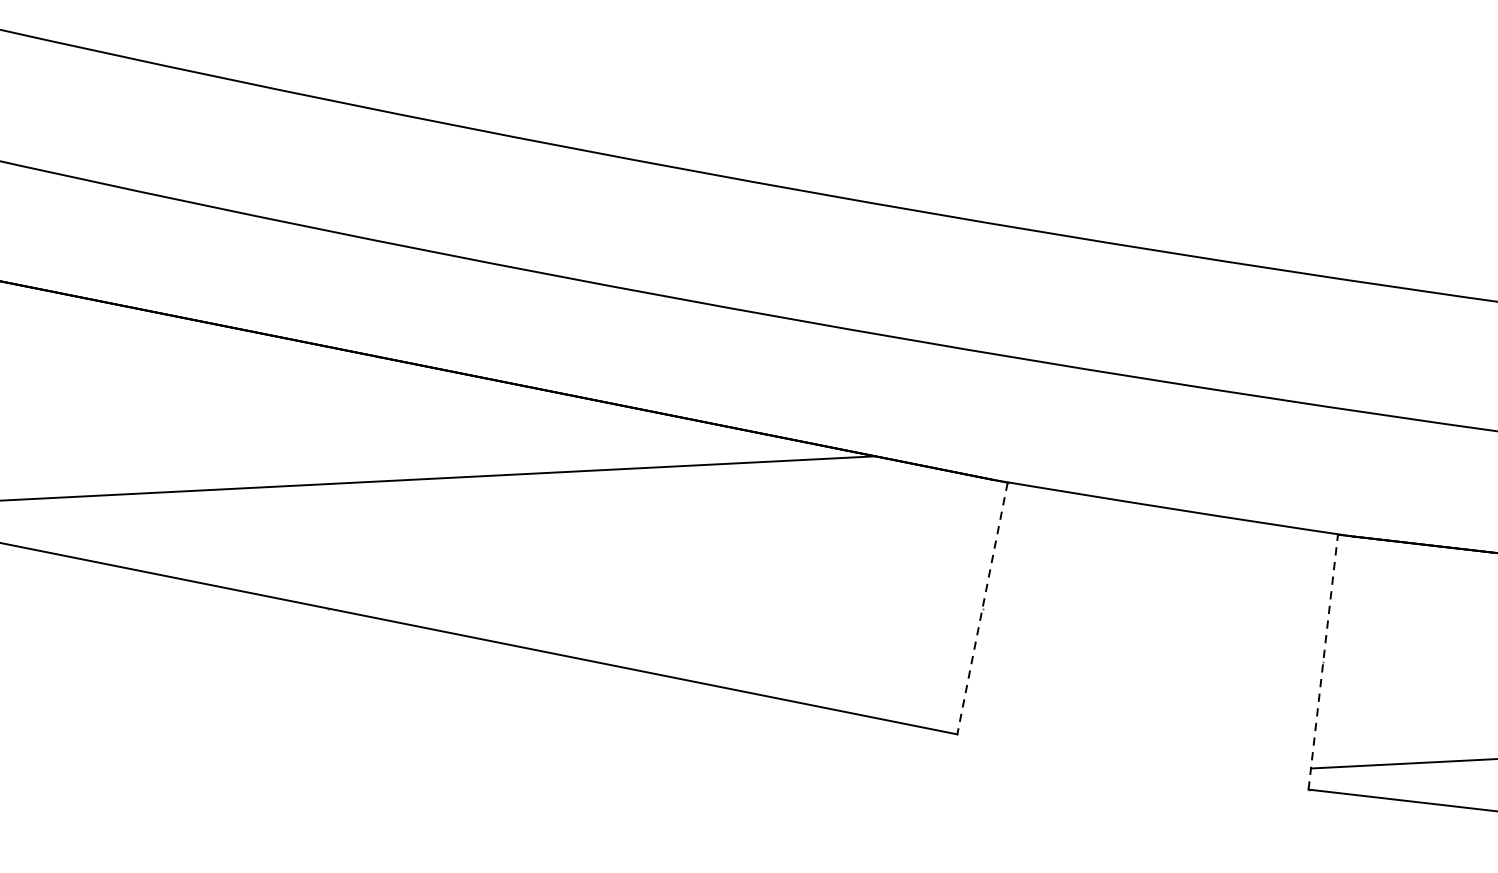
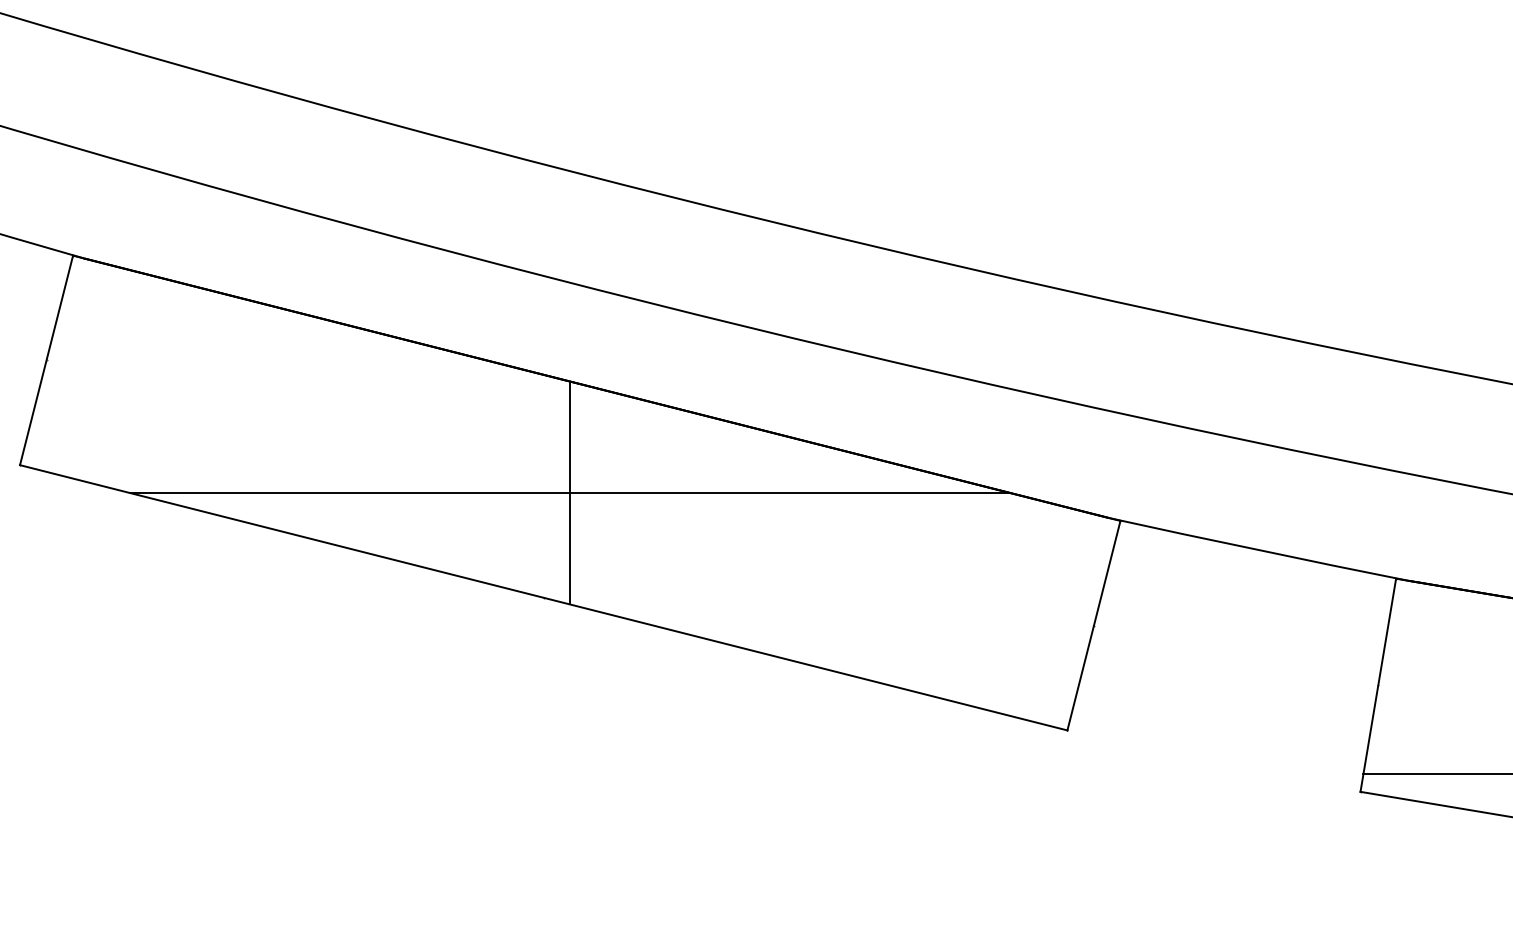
line: (353, 482) -> (570, 492), added
line: (982, 609) -> (1093, 626), dashed -> solid
line: (1323, 661) -> (1378, 684), dashed -> solid

